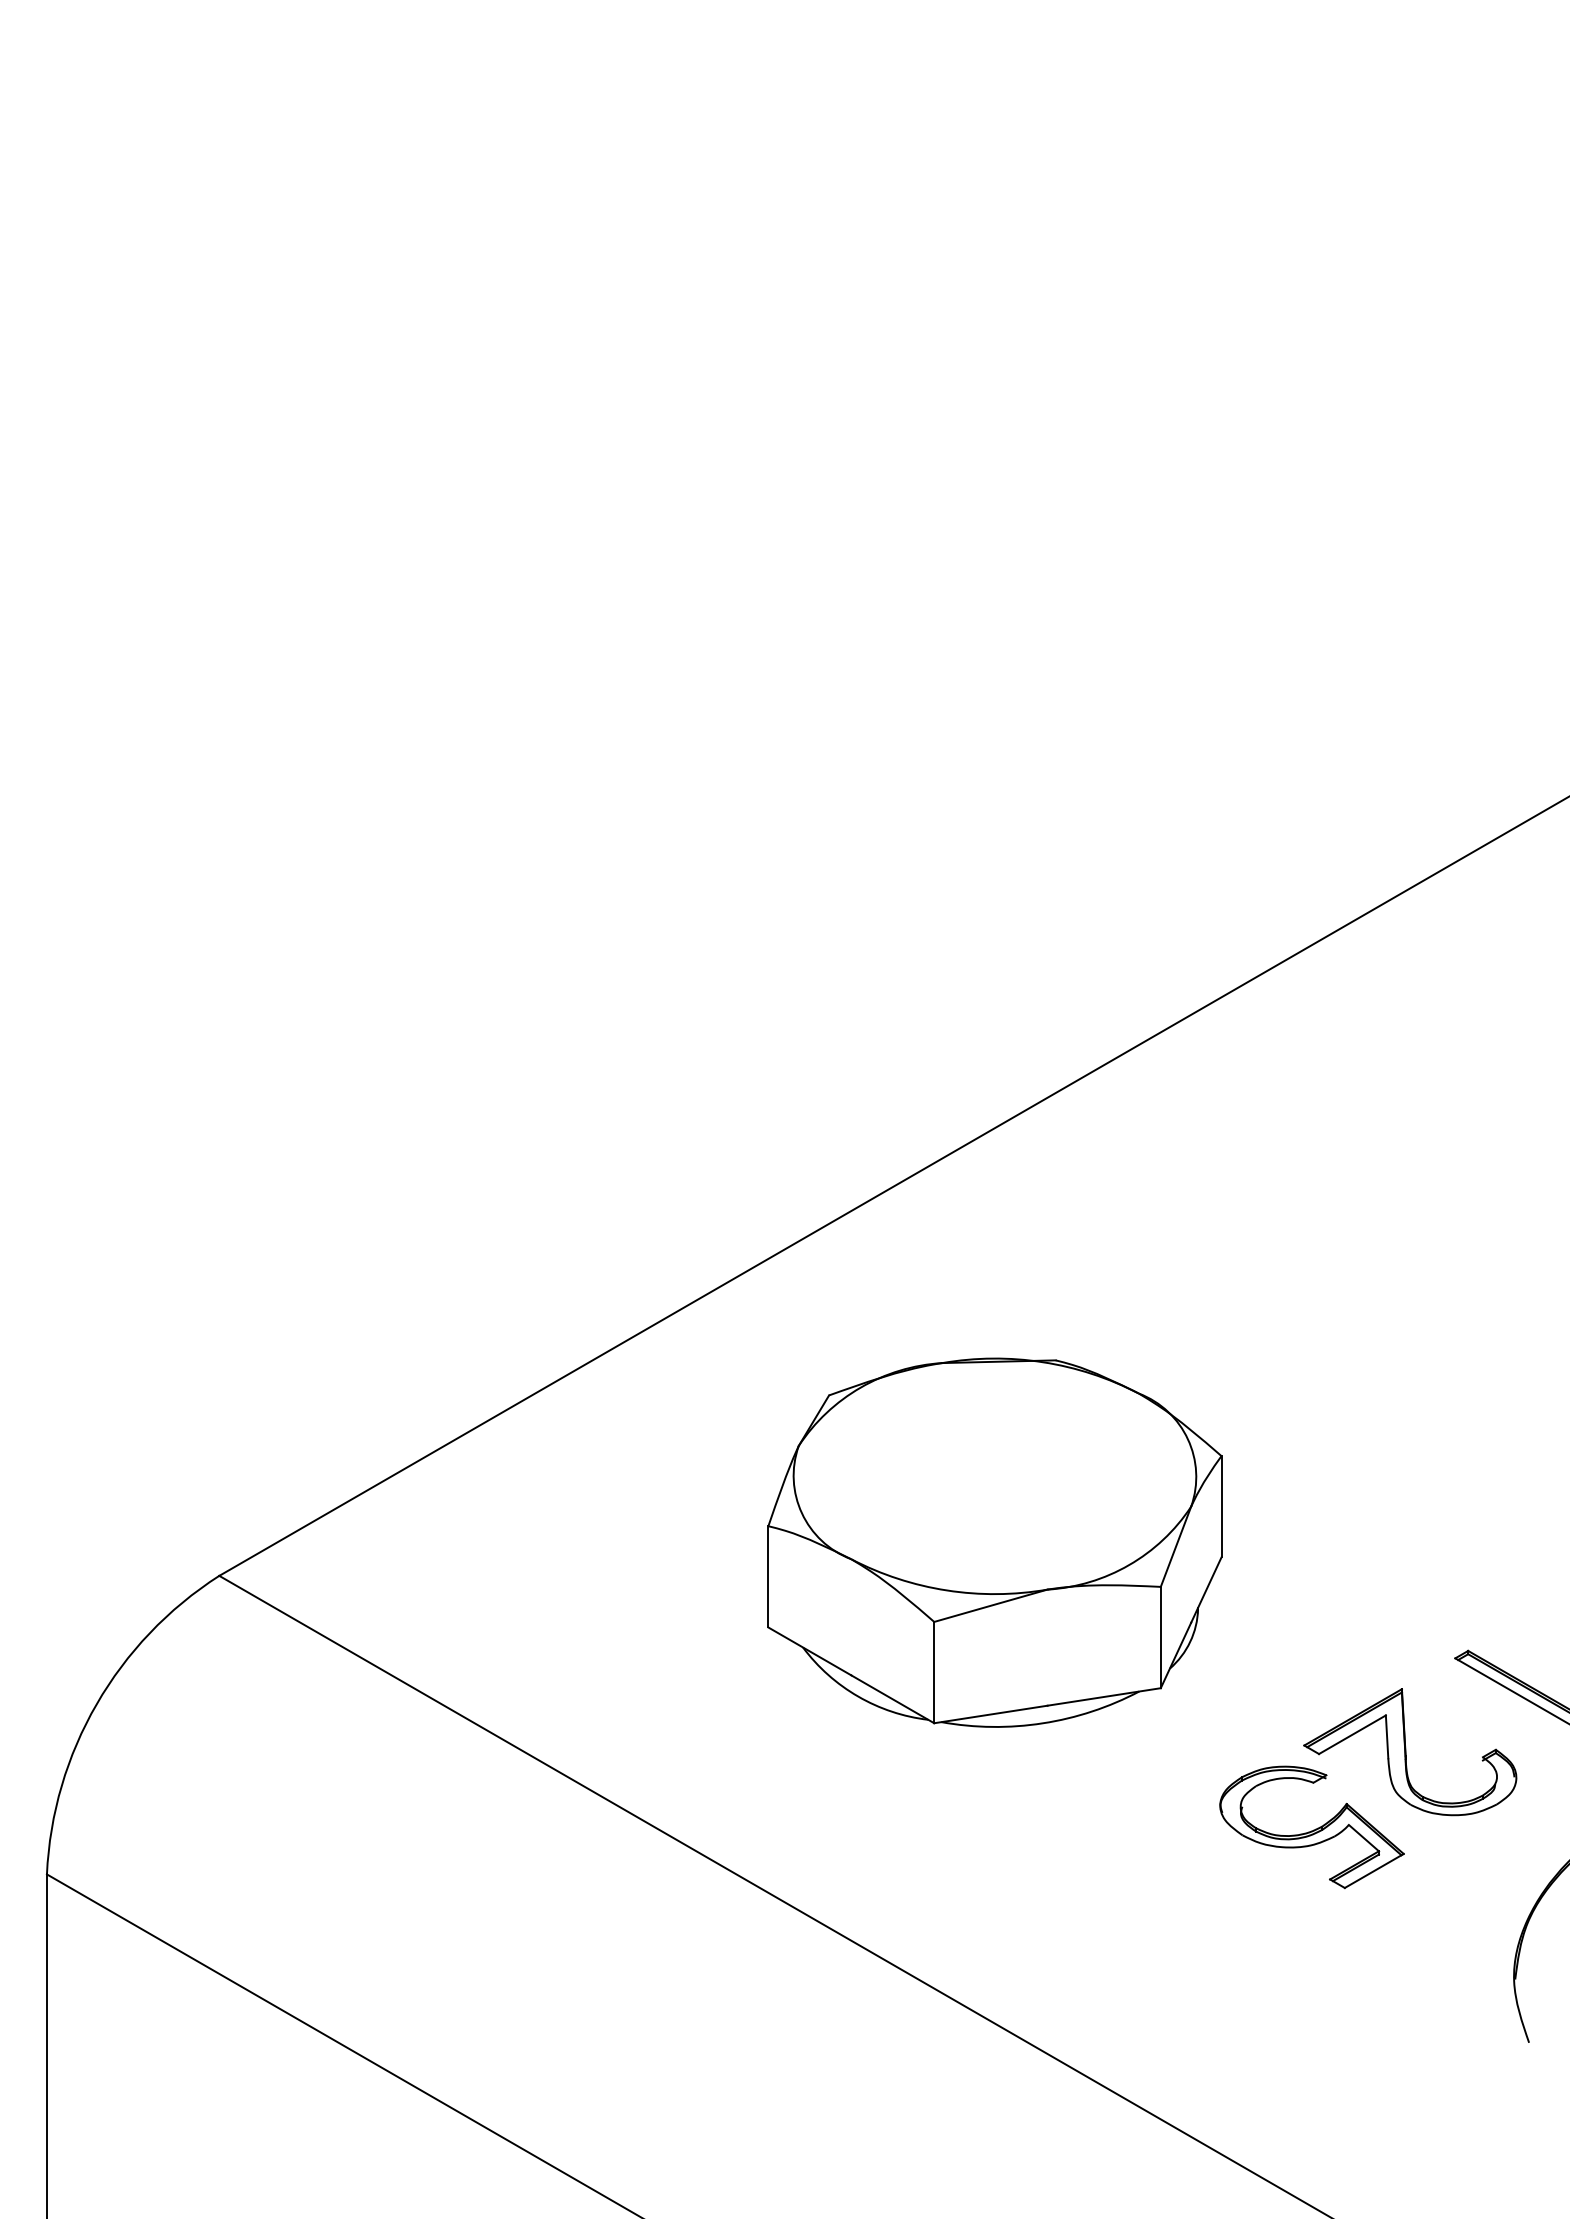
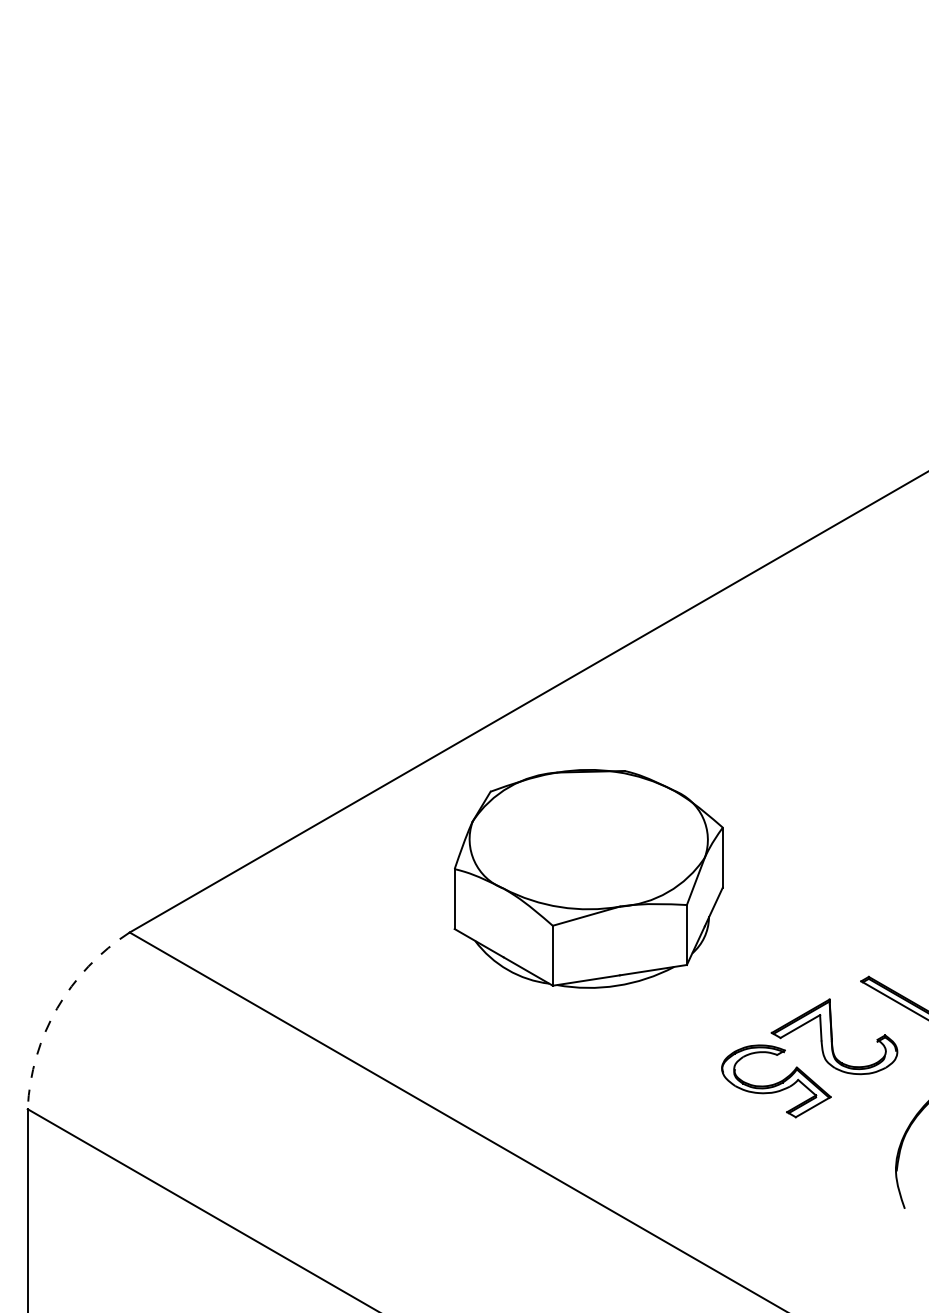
part: (994, 1542) -> (588, 878), moved
arc: (97, 1704) -> (57, 1008), solid -> dashed

